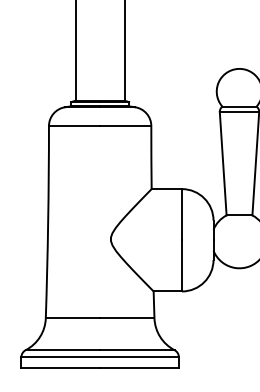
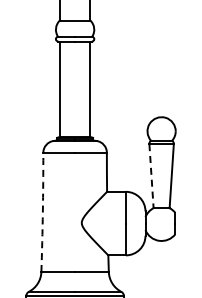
line: (223, 164) -> (151, 176), solid -> dashed
arc: (47, 222) -> (42, 212), solid -> dashed

